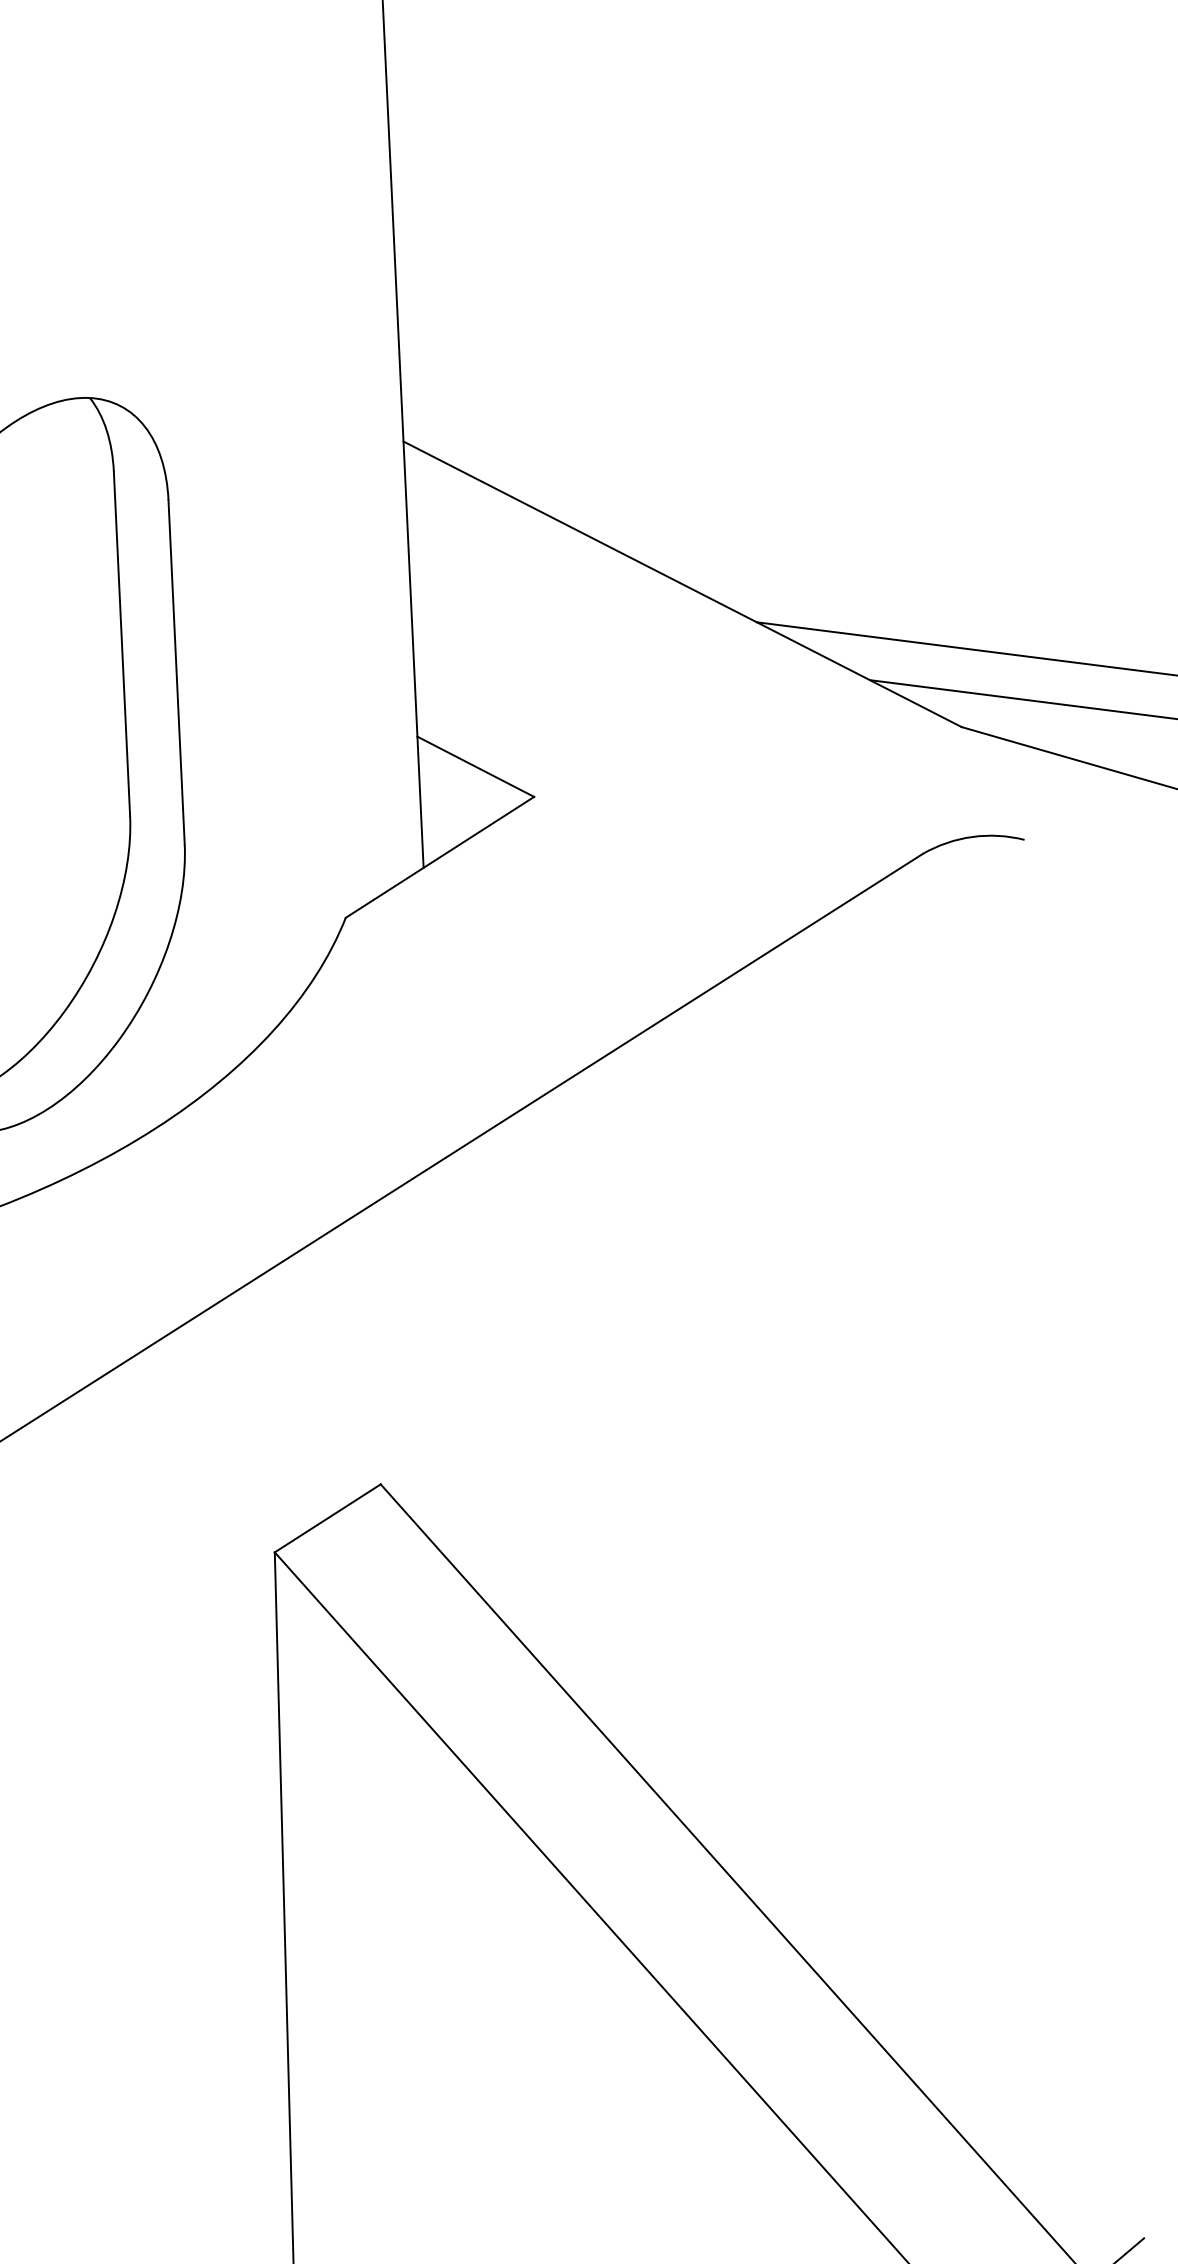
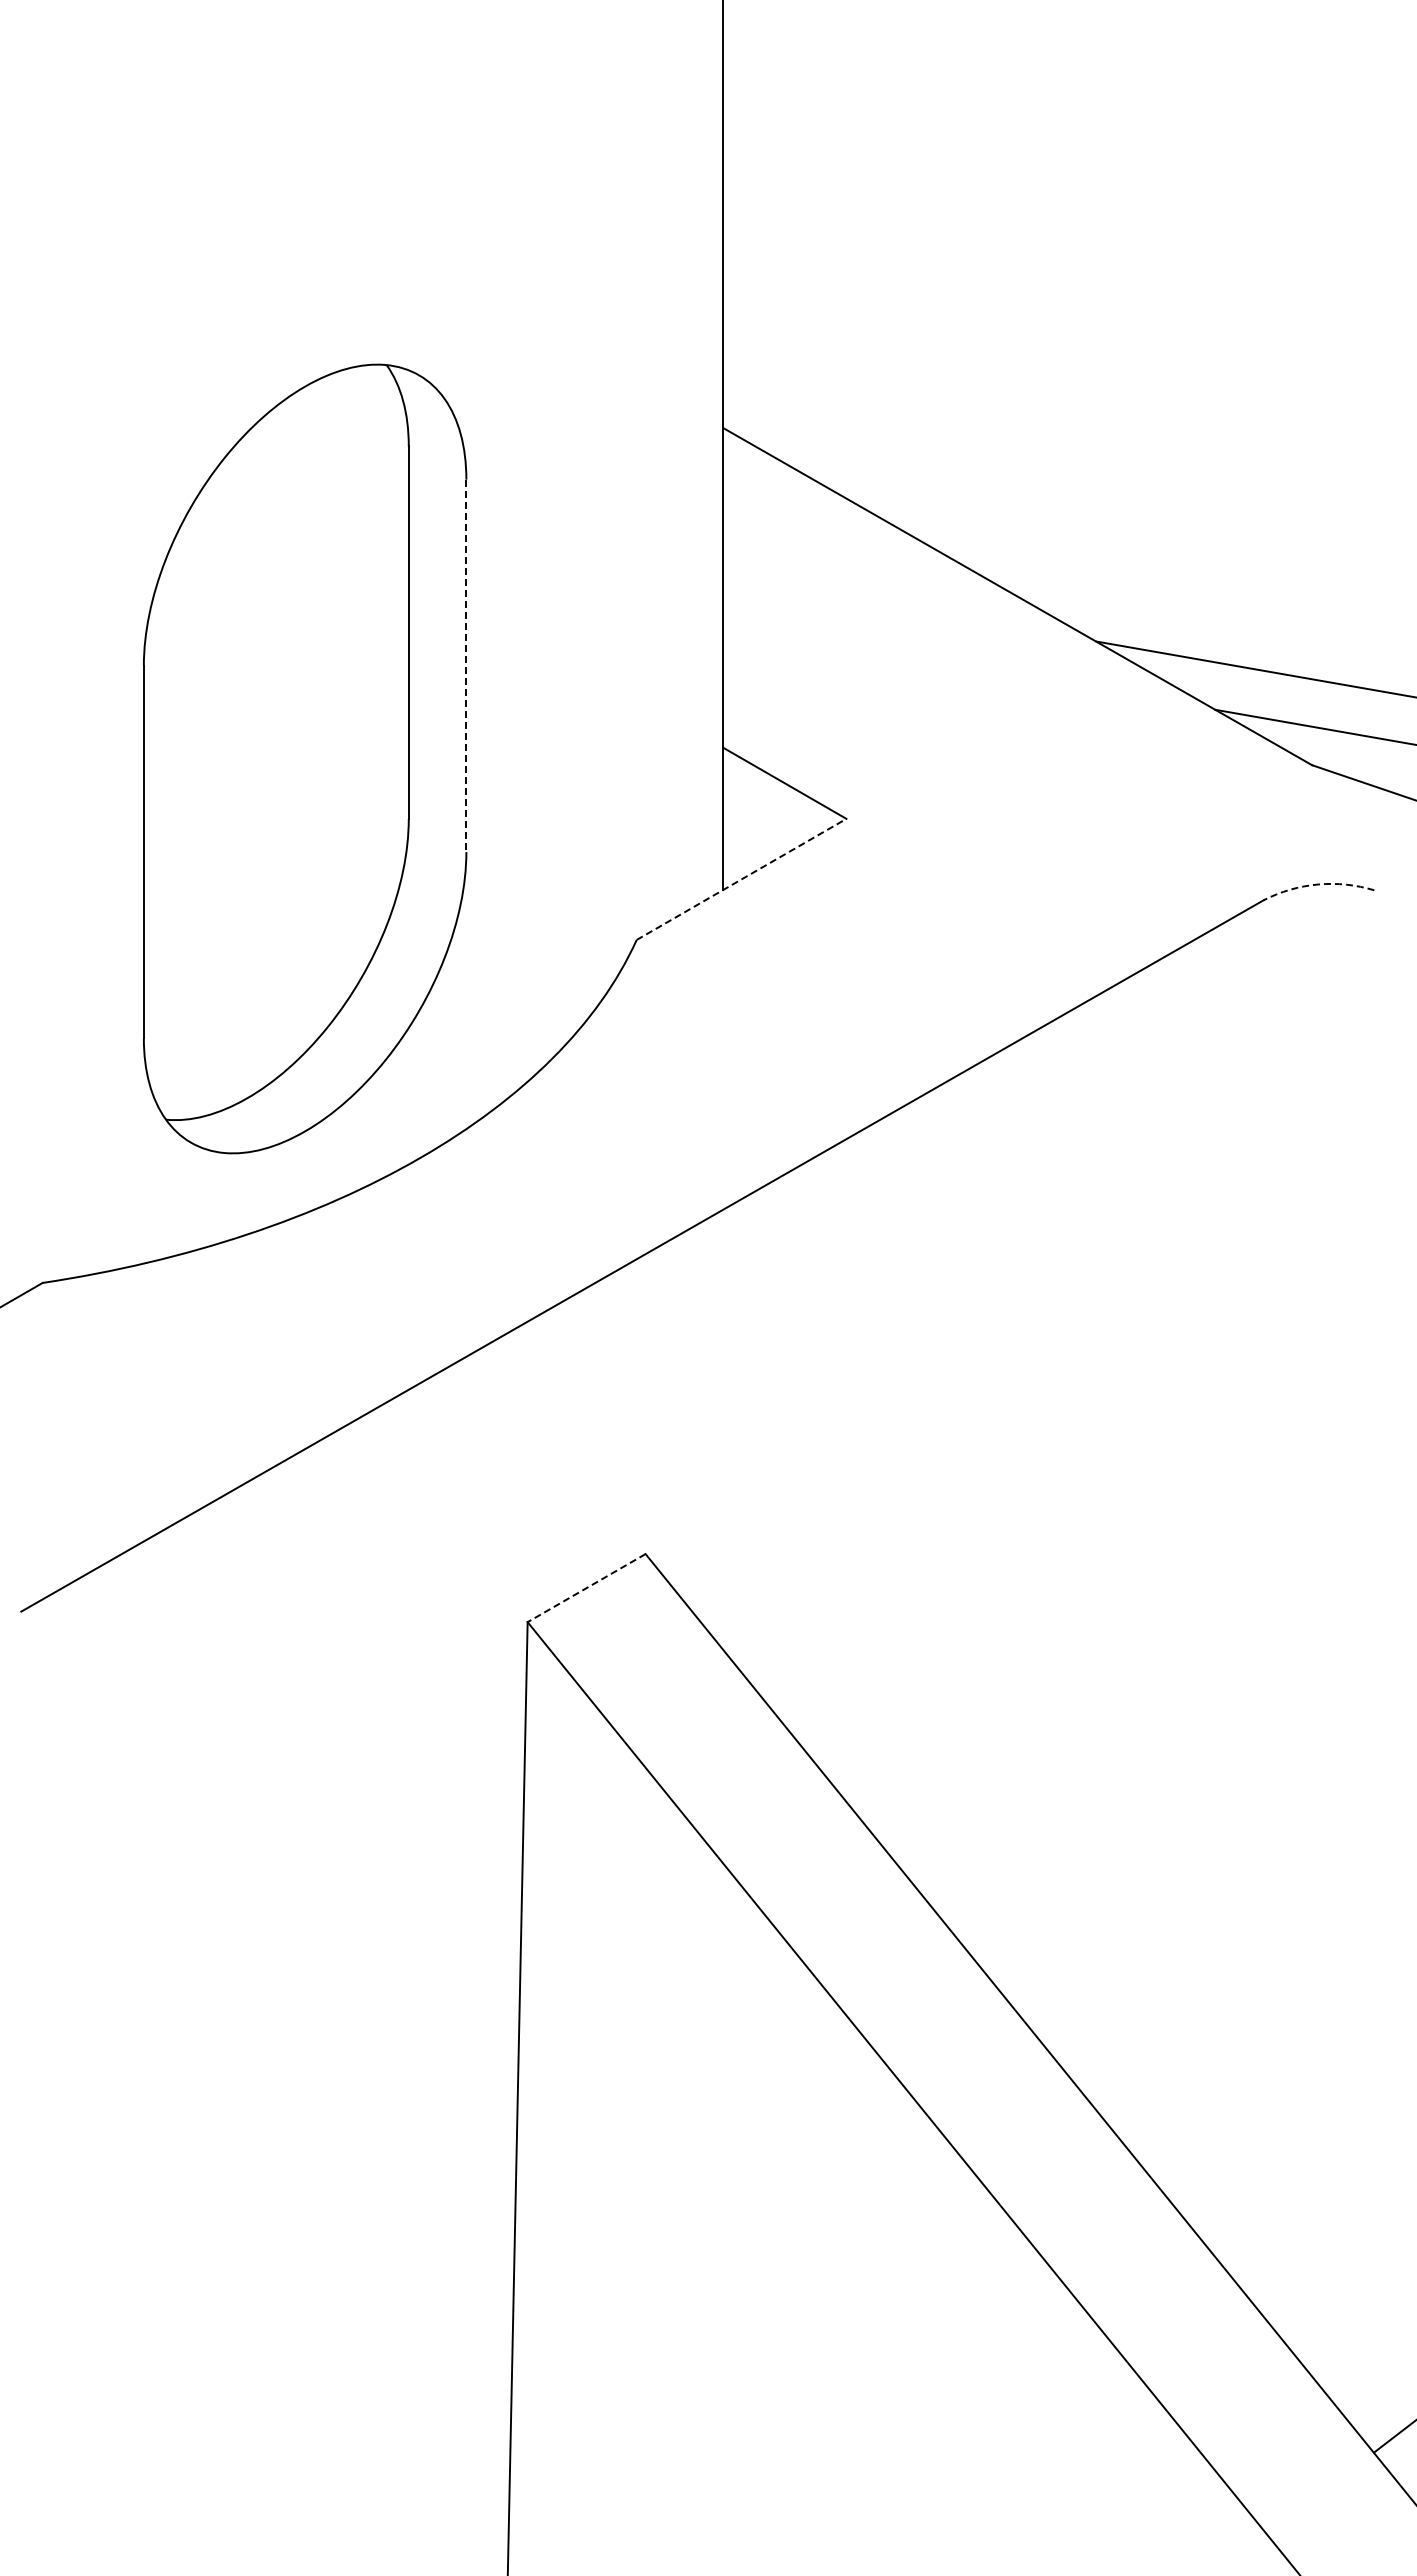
line: (176, 672) -> (466, 666), solid -> dashed
arc: (972, 836) -> (1318, 884), solid -> dashed
line: (440, 857) -> (742, 879), solid -> dashed
line: (327, 1518) -> (586, 1588), solid -> dashed

